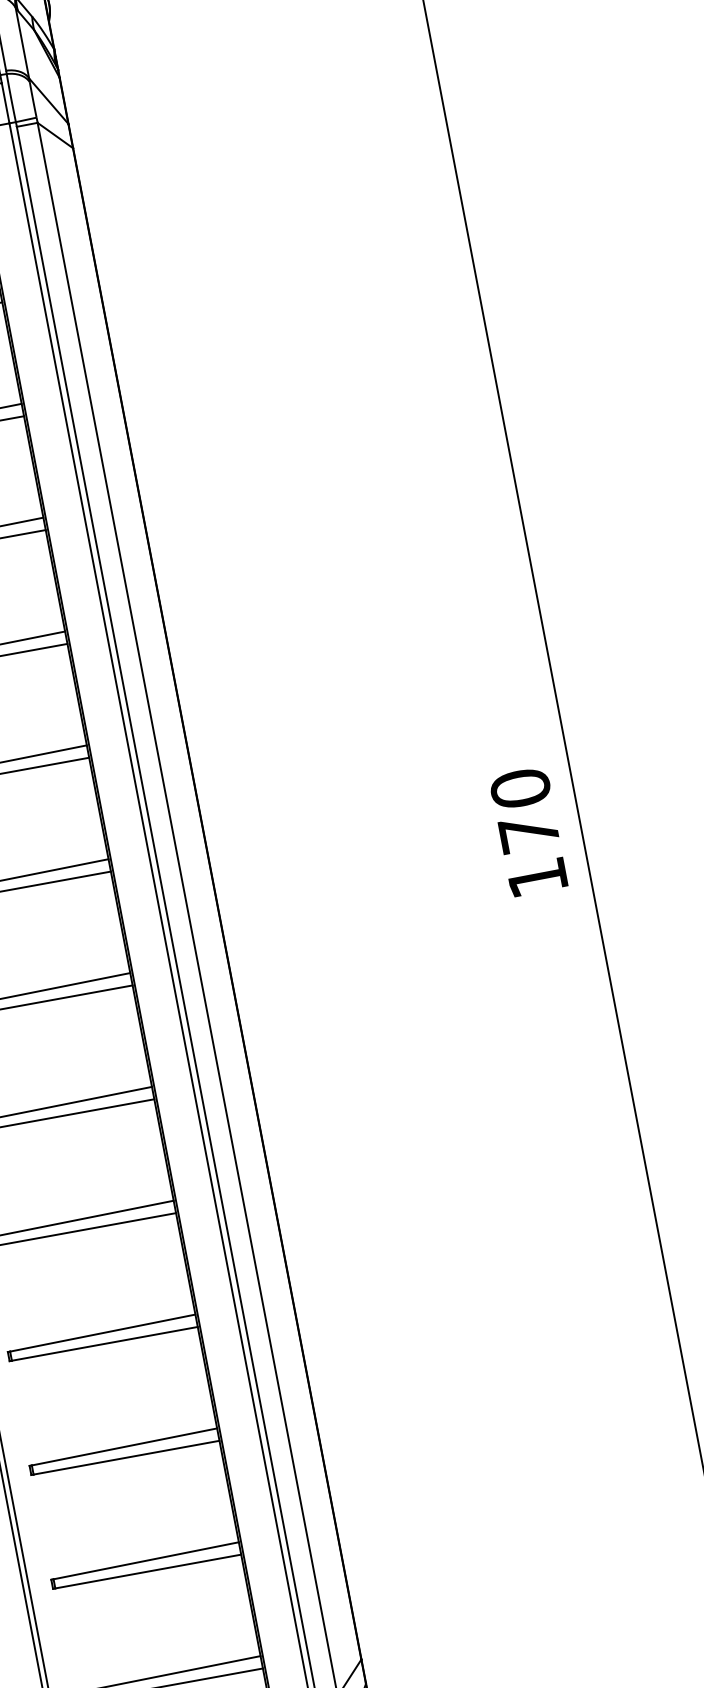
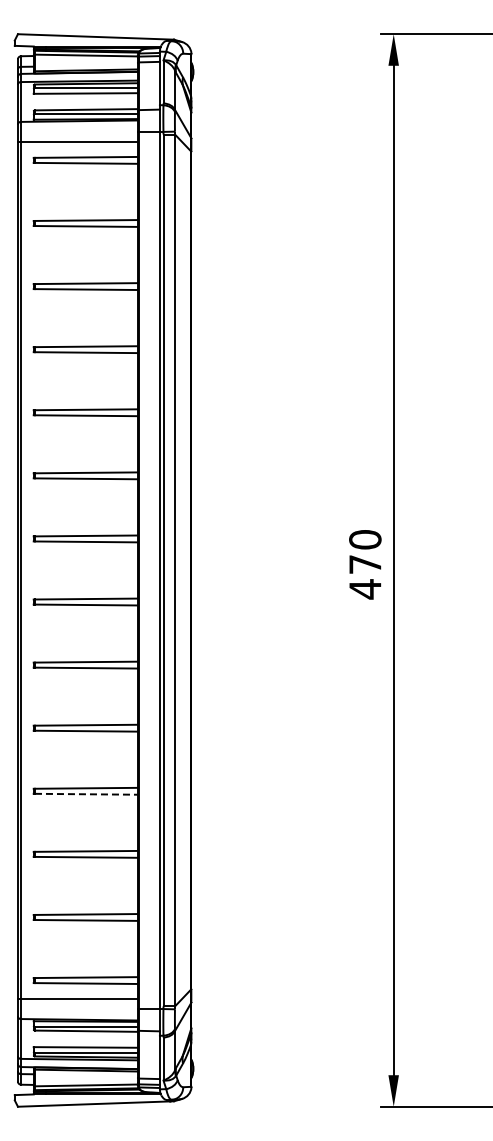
text: (537, 878) -> (365, 589), 170 -> 470
line: (105, 1344) -> (86, 794), solid -> dashed

